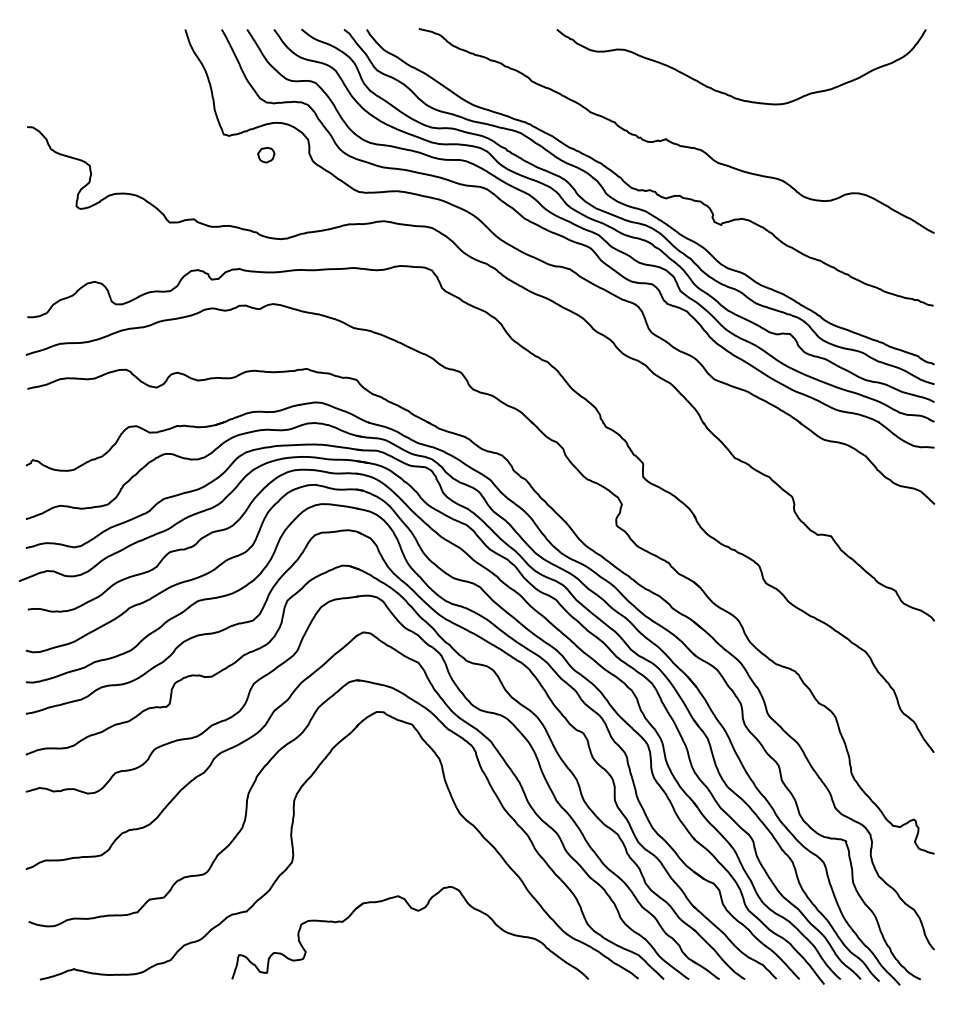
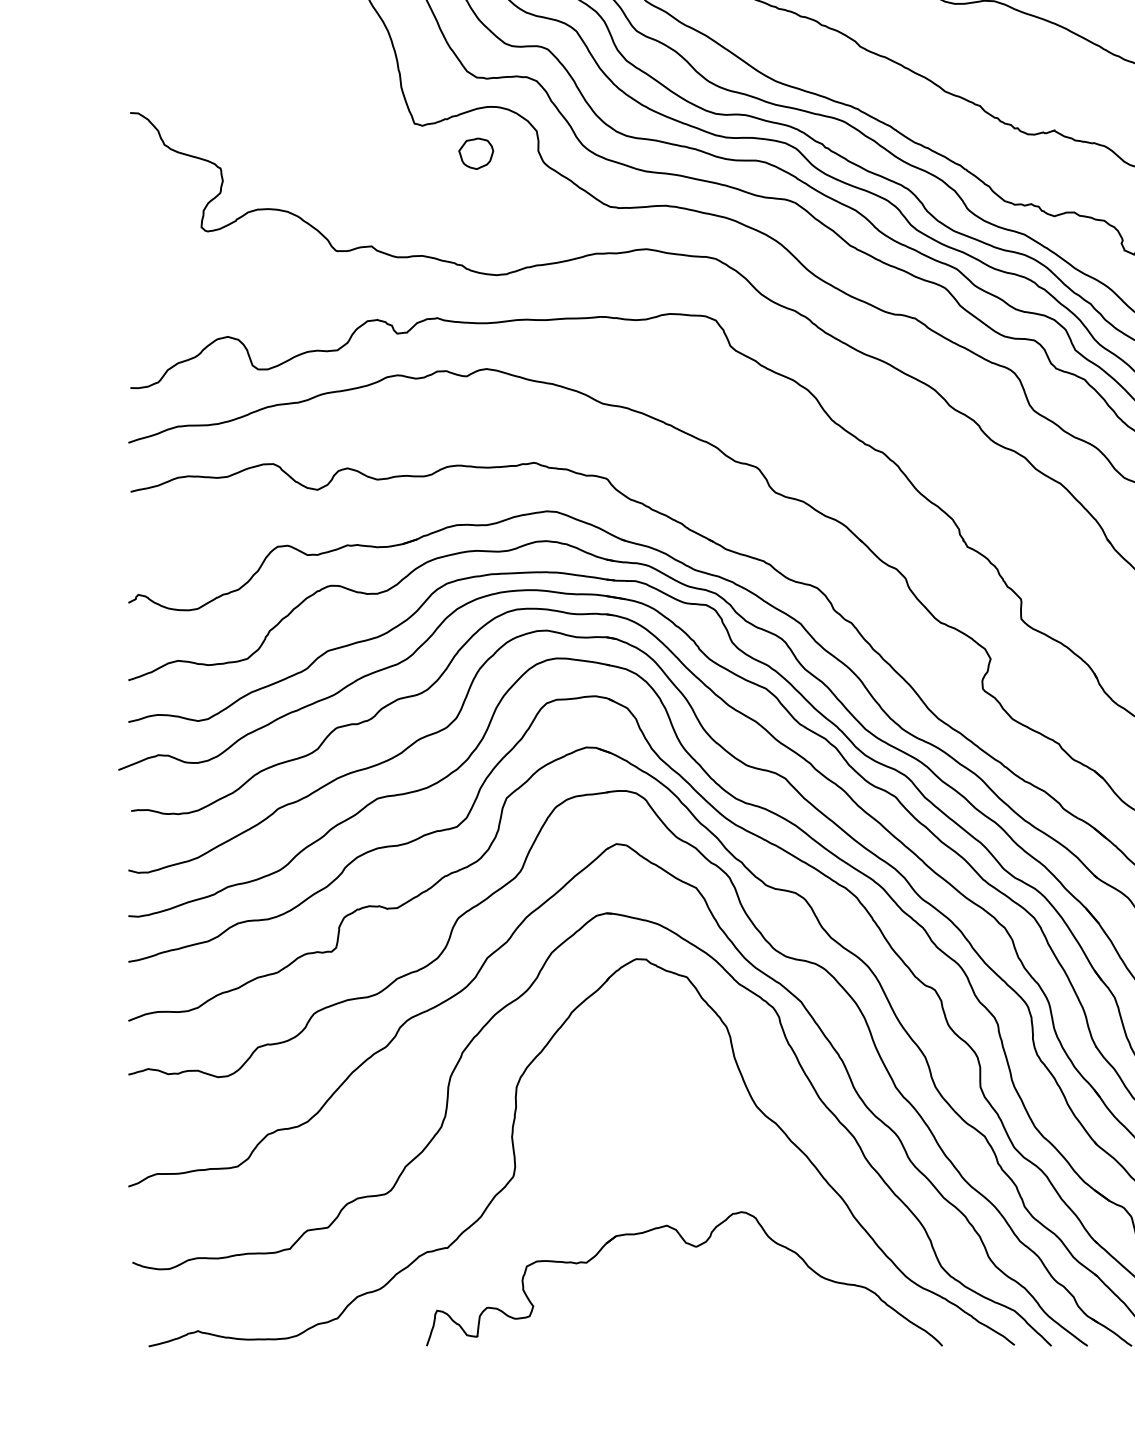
part: (265, 154) -> (475, 152), size x1.43

